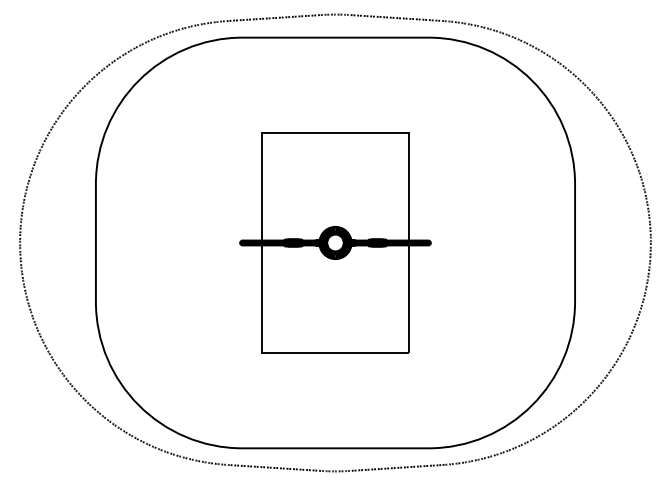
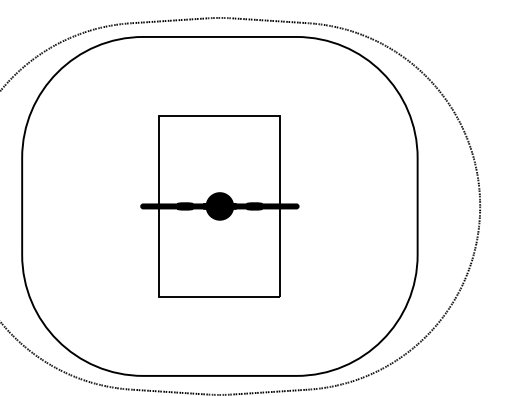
fill: (335, 242) -> (219, 206), added

